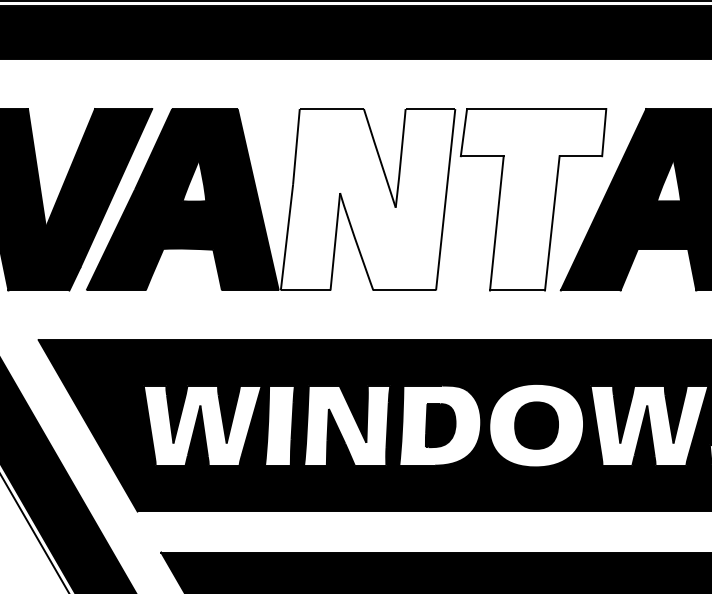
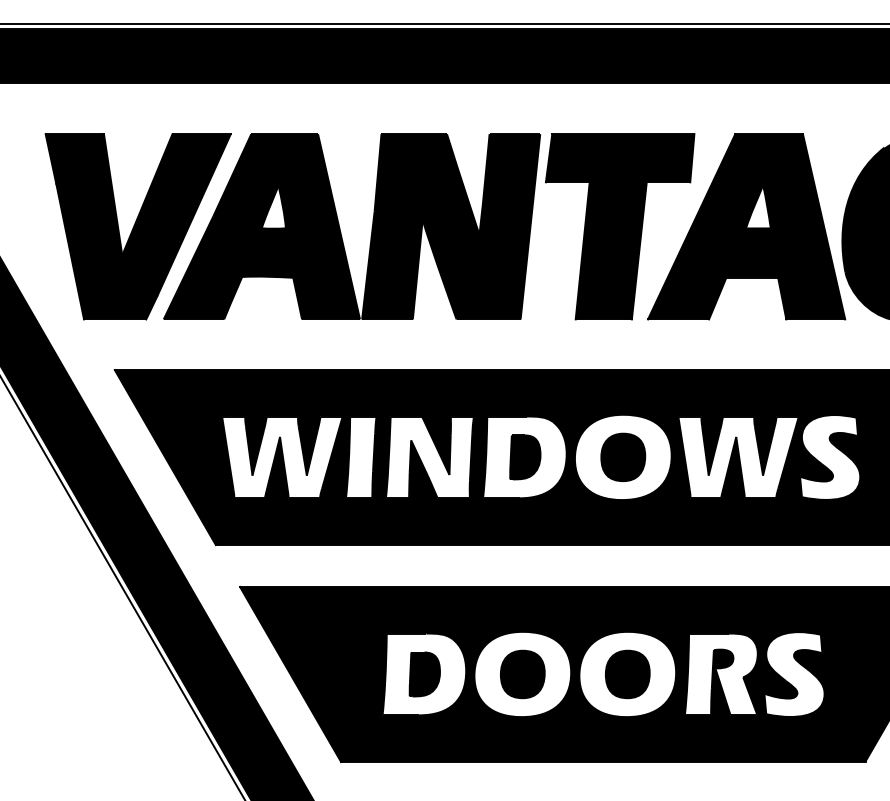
fill: (368, 199) -> (451, 226), added
fill: (532, 199) -> (619, 226), added

